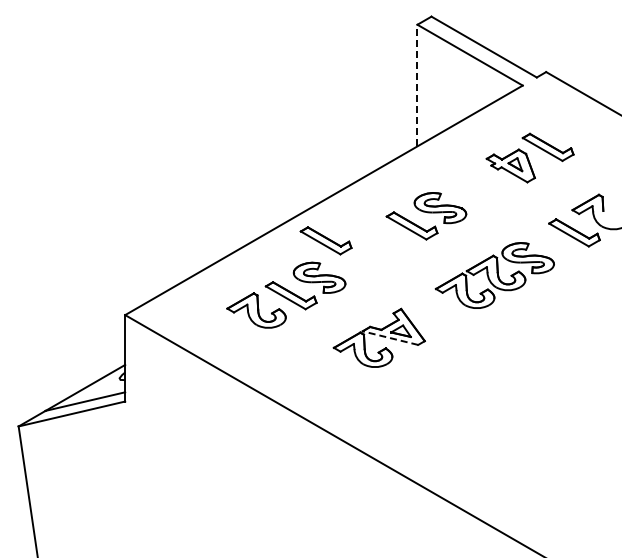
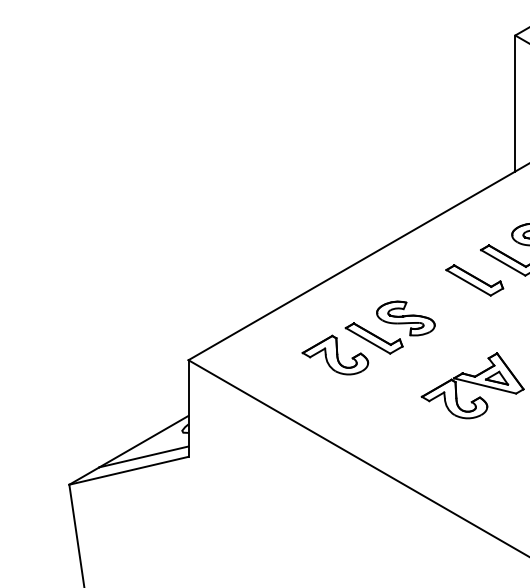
line: (417, 85) -> (515, 103), dashed -> solid
part: (325, 240) -> (474, 280), moved
line: (390, 338) -> (485, 386), dashed -> solid

